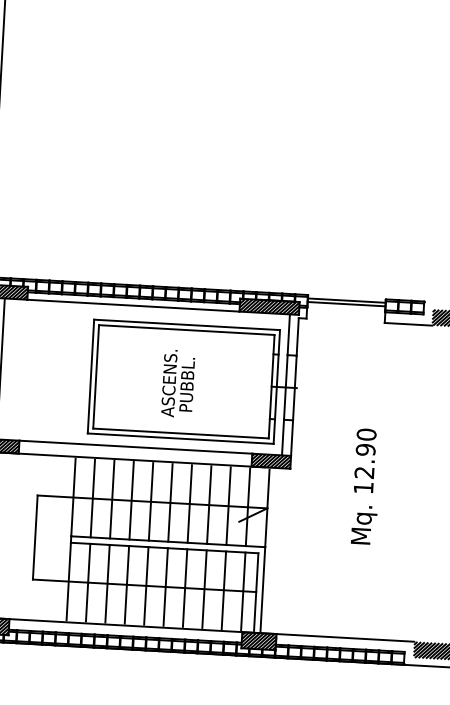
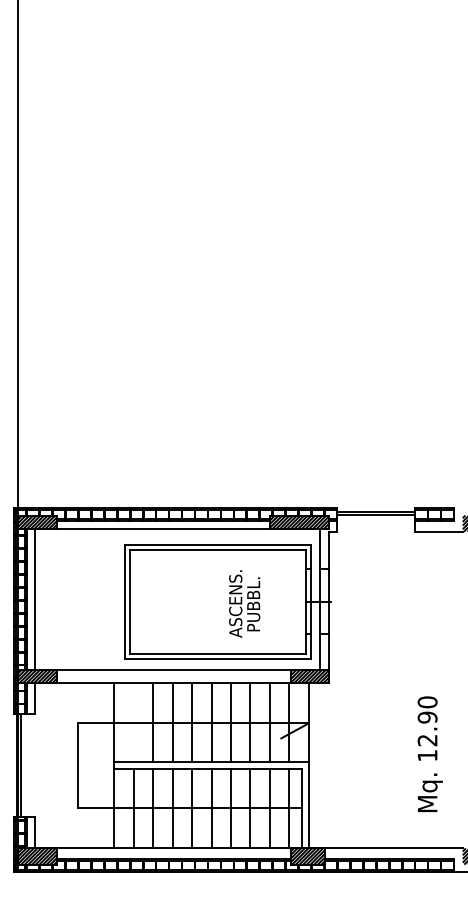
text: (178, 383) -> (244, 603), moved
text: (365, 485) -> (429, 753), moved
line: (92, 498) -> (133, 723), removed

